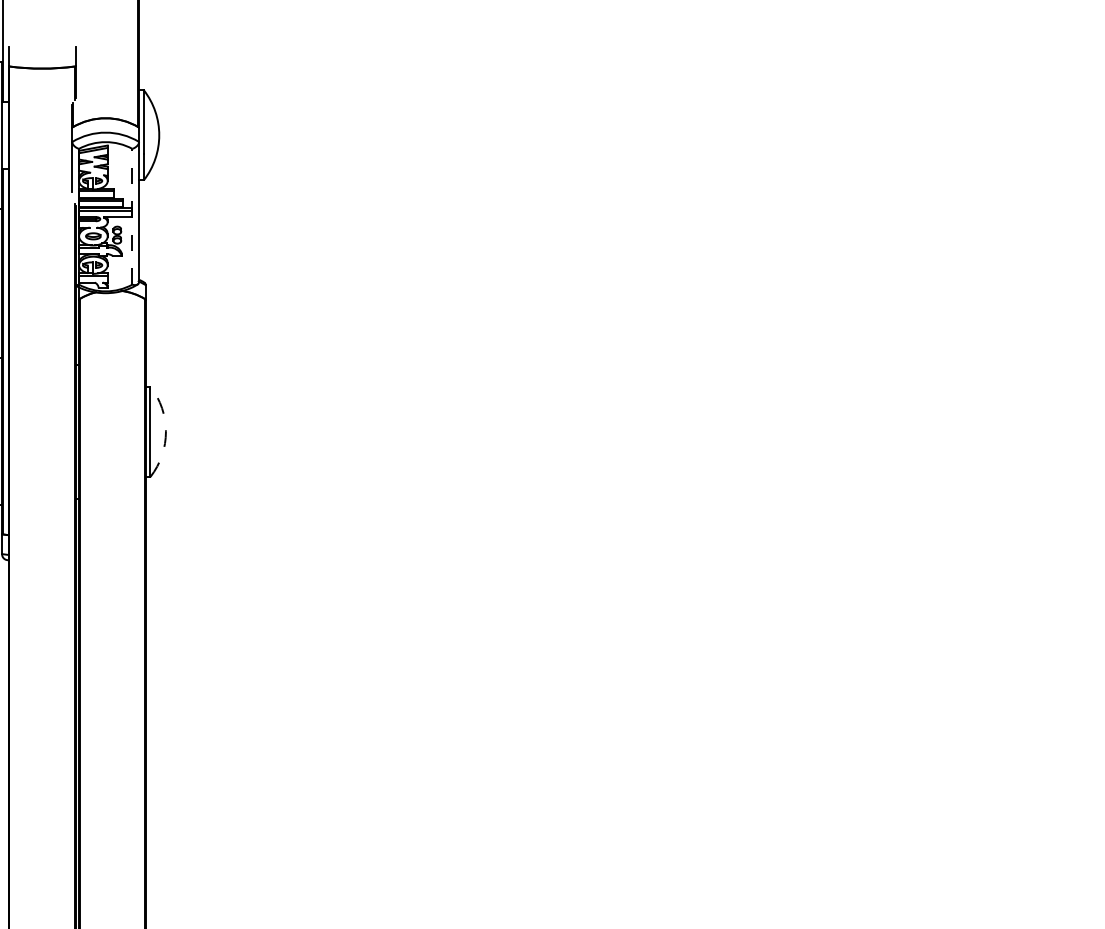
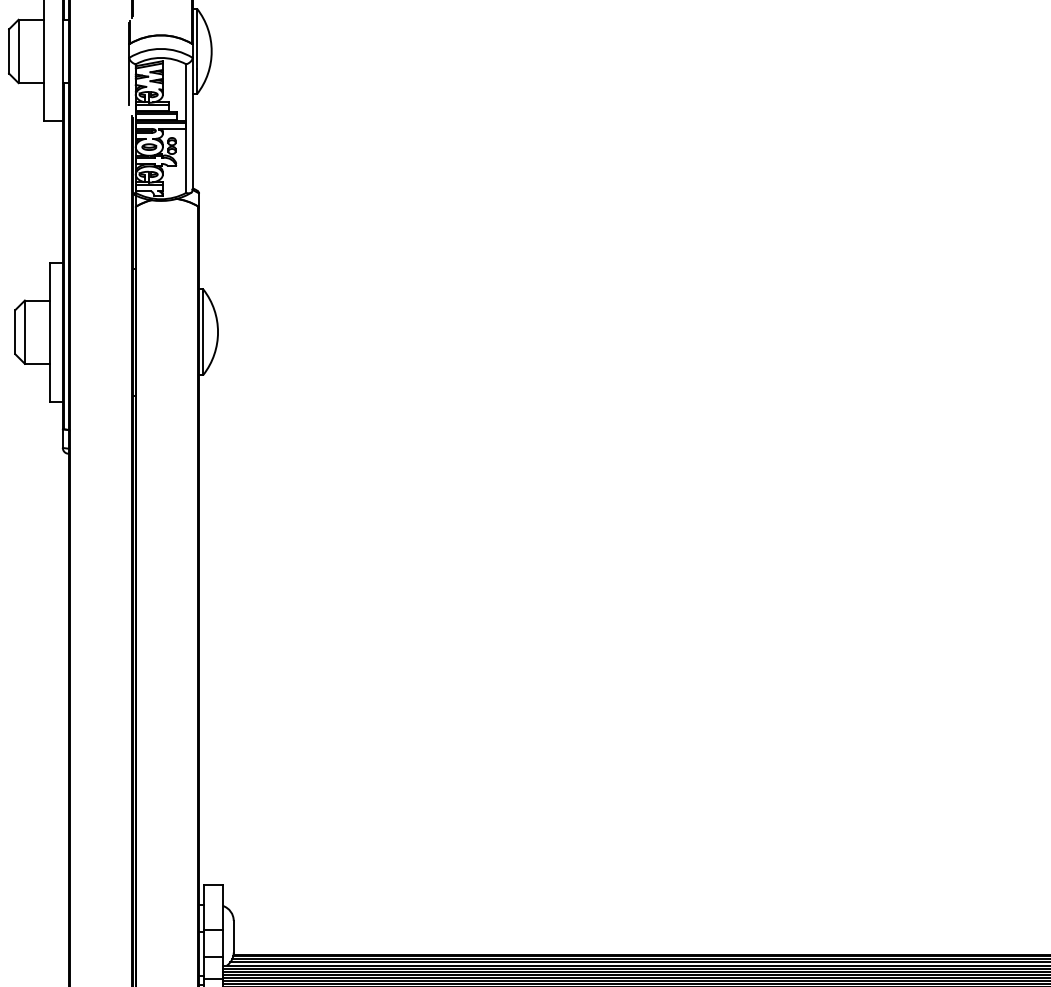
line: (132, 216) -> (186, 128), dashed -> solid
arc: (166, 432) -> (218, 332), dashed -> solid

